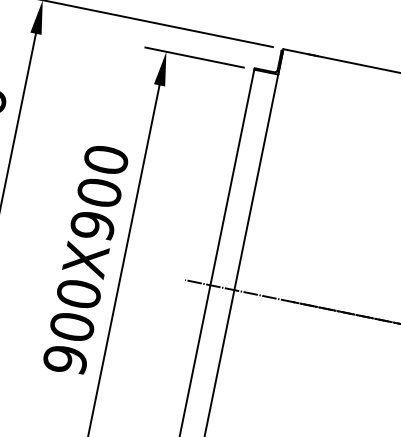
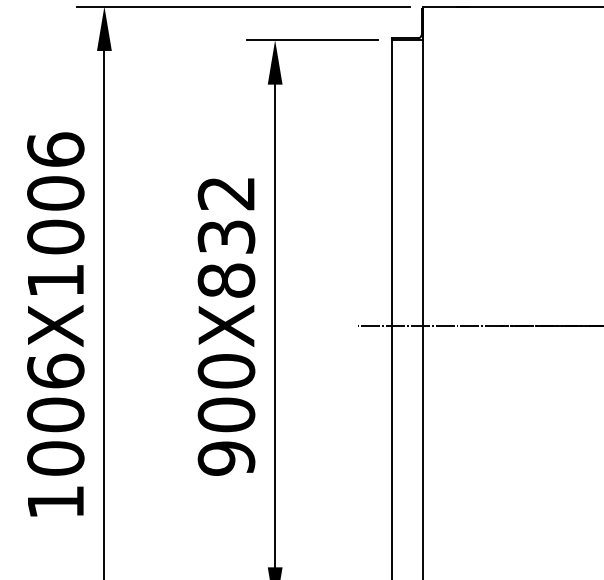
text: (99, 193) -> (226, 237), 900X900 -> 900X832

